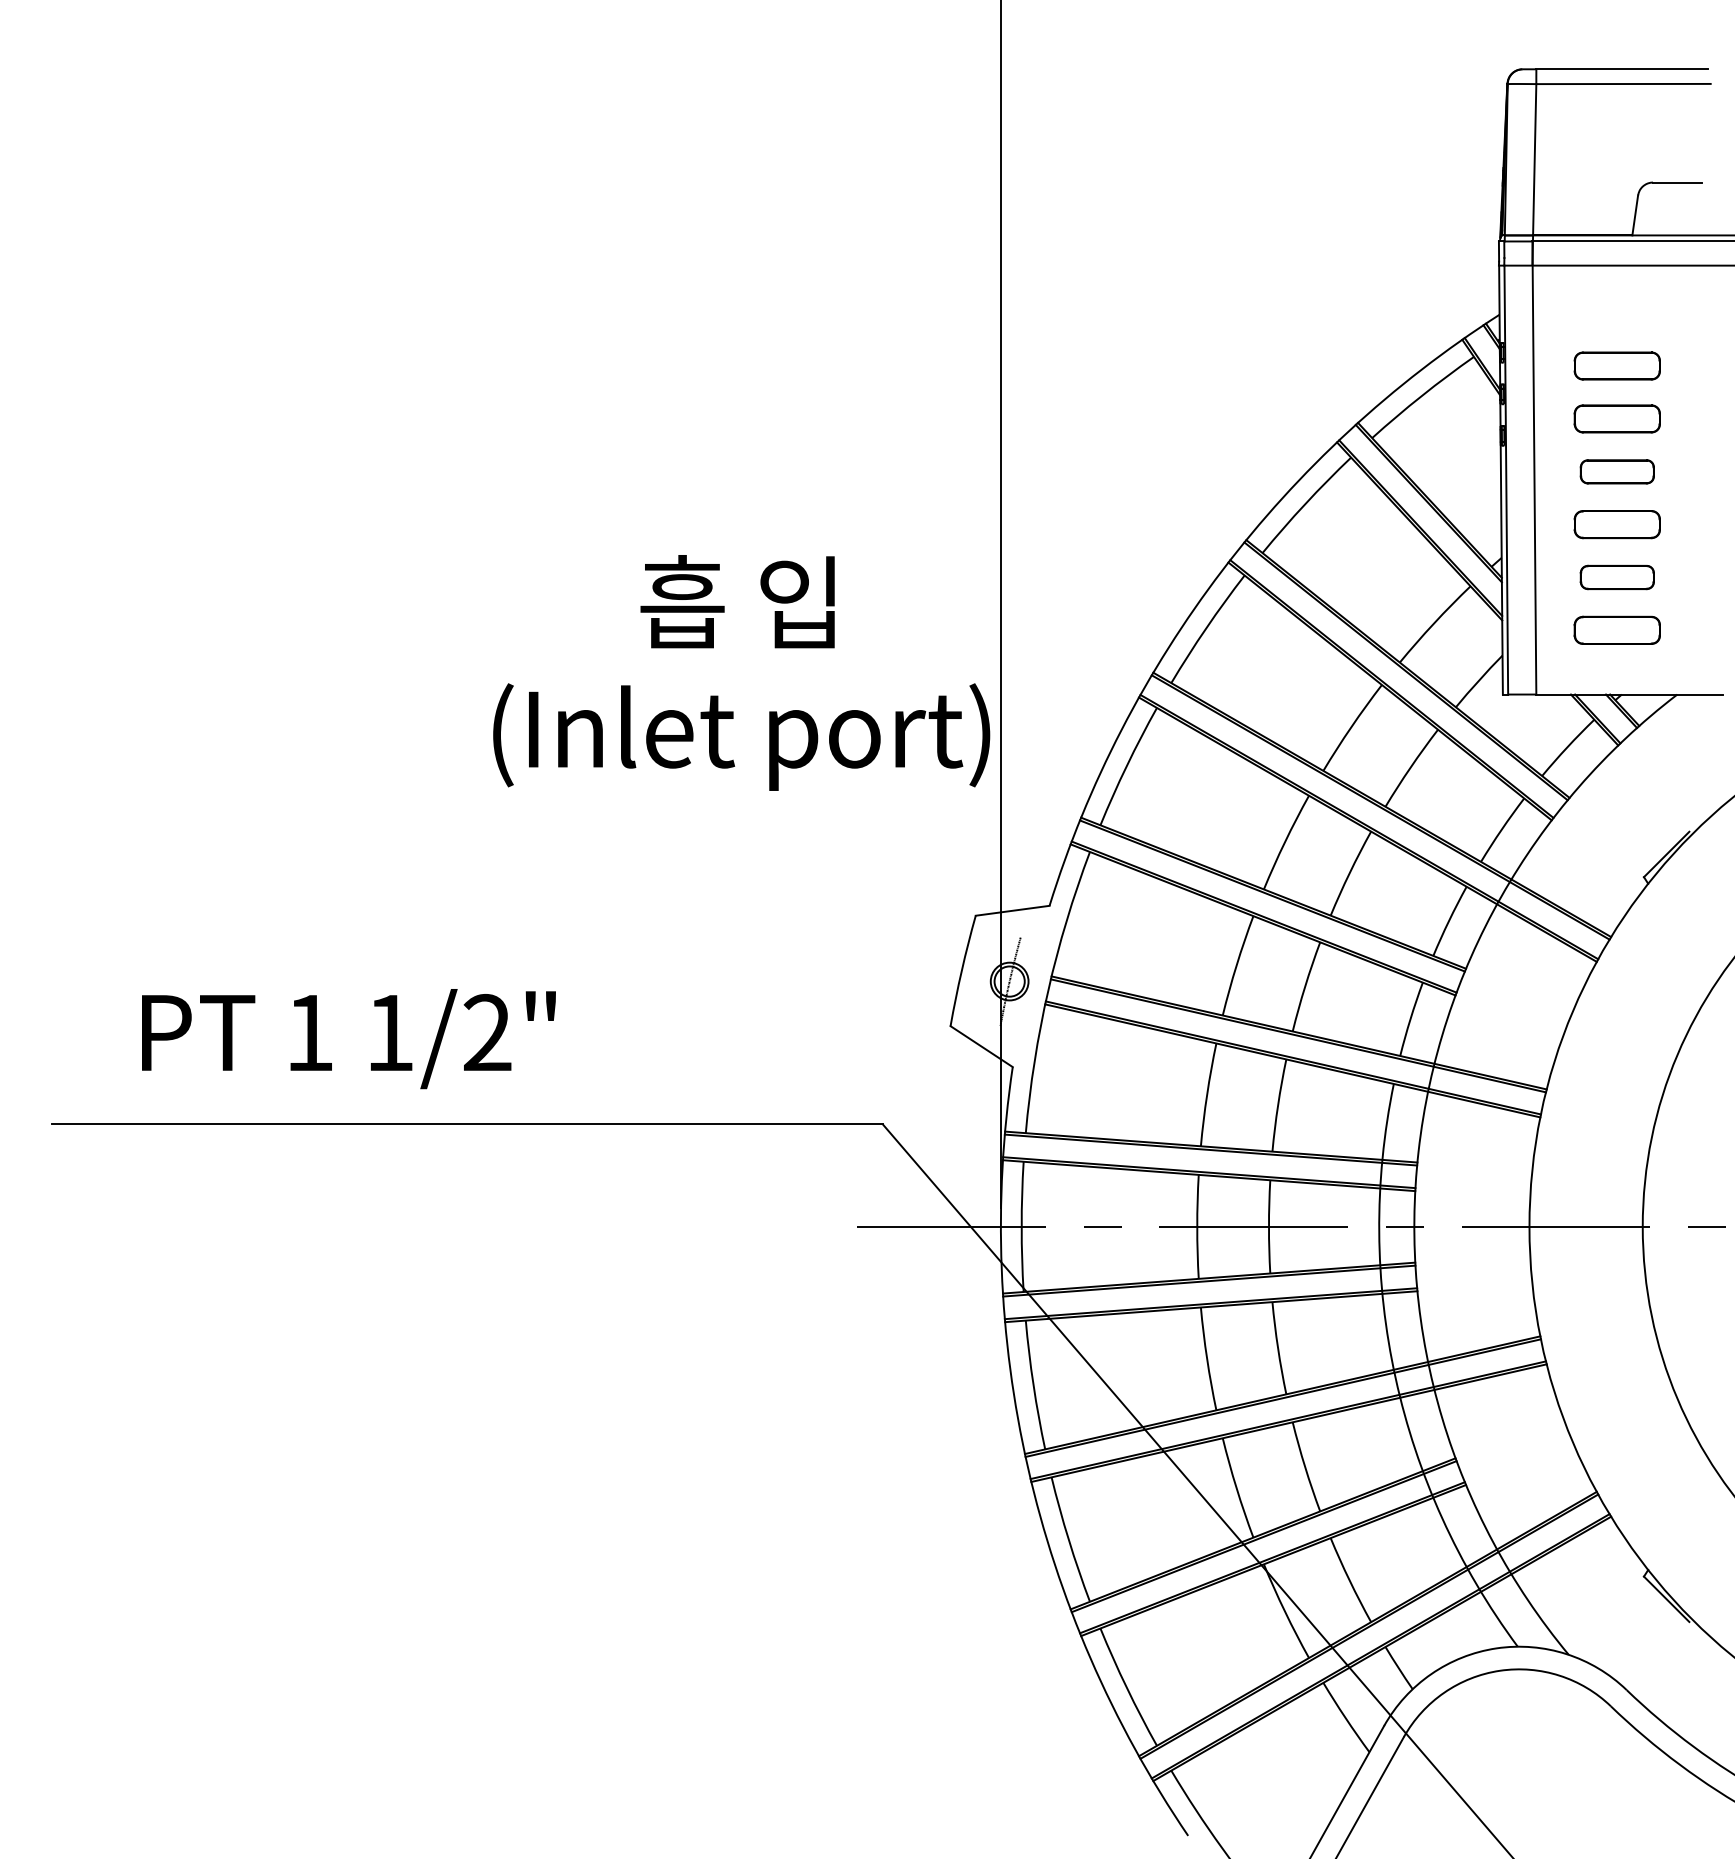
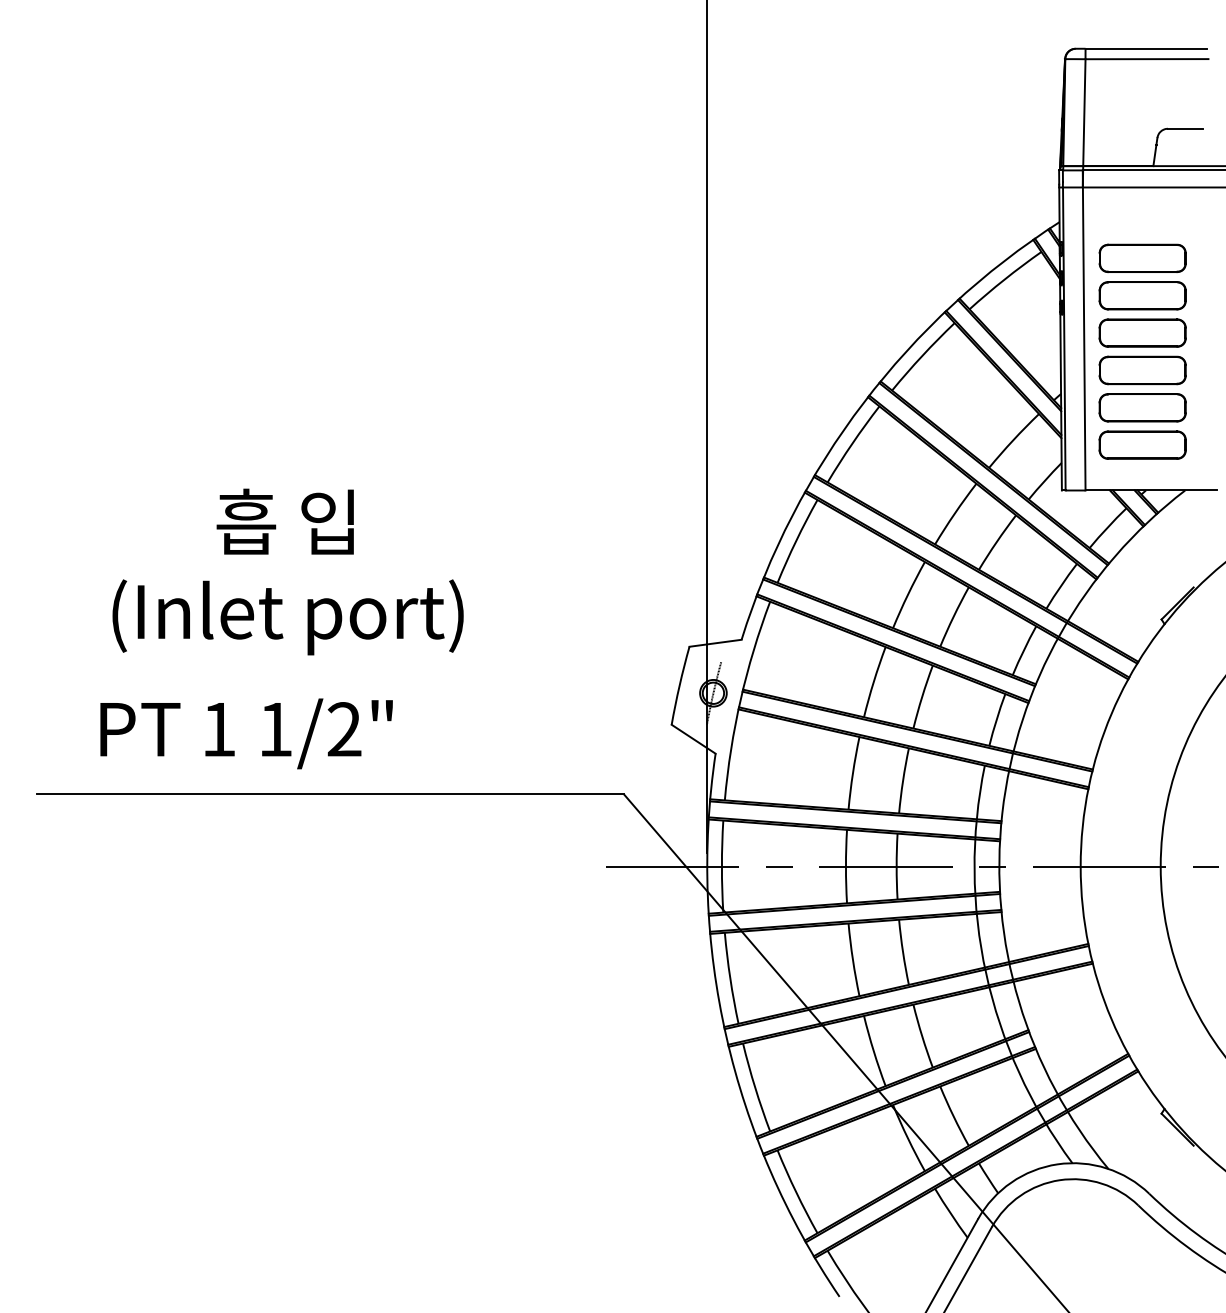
part: (1617, 365) -> (1142, 258), size x1.43
part: (1617, 418) -> (1142, 295), size x1.43
part: (1617, 471) -> (1142, 332), size x1.67
part: (1617, 524) -> (1142, 370), size x1.43
part: (1617, 577) -> (1142, 407), size x1.67
part: (1617, 630) -> (1142, 445), size x1.43
text: (741, 672) -> (288, 571), moved

